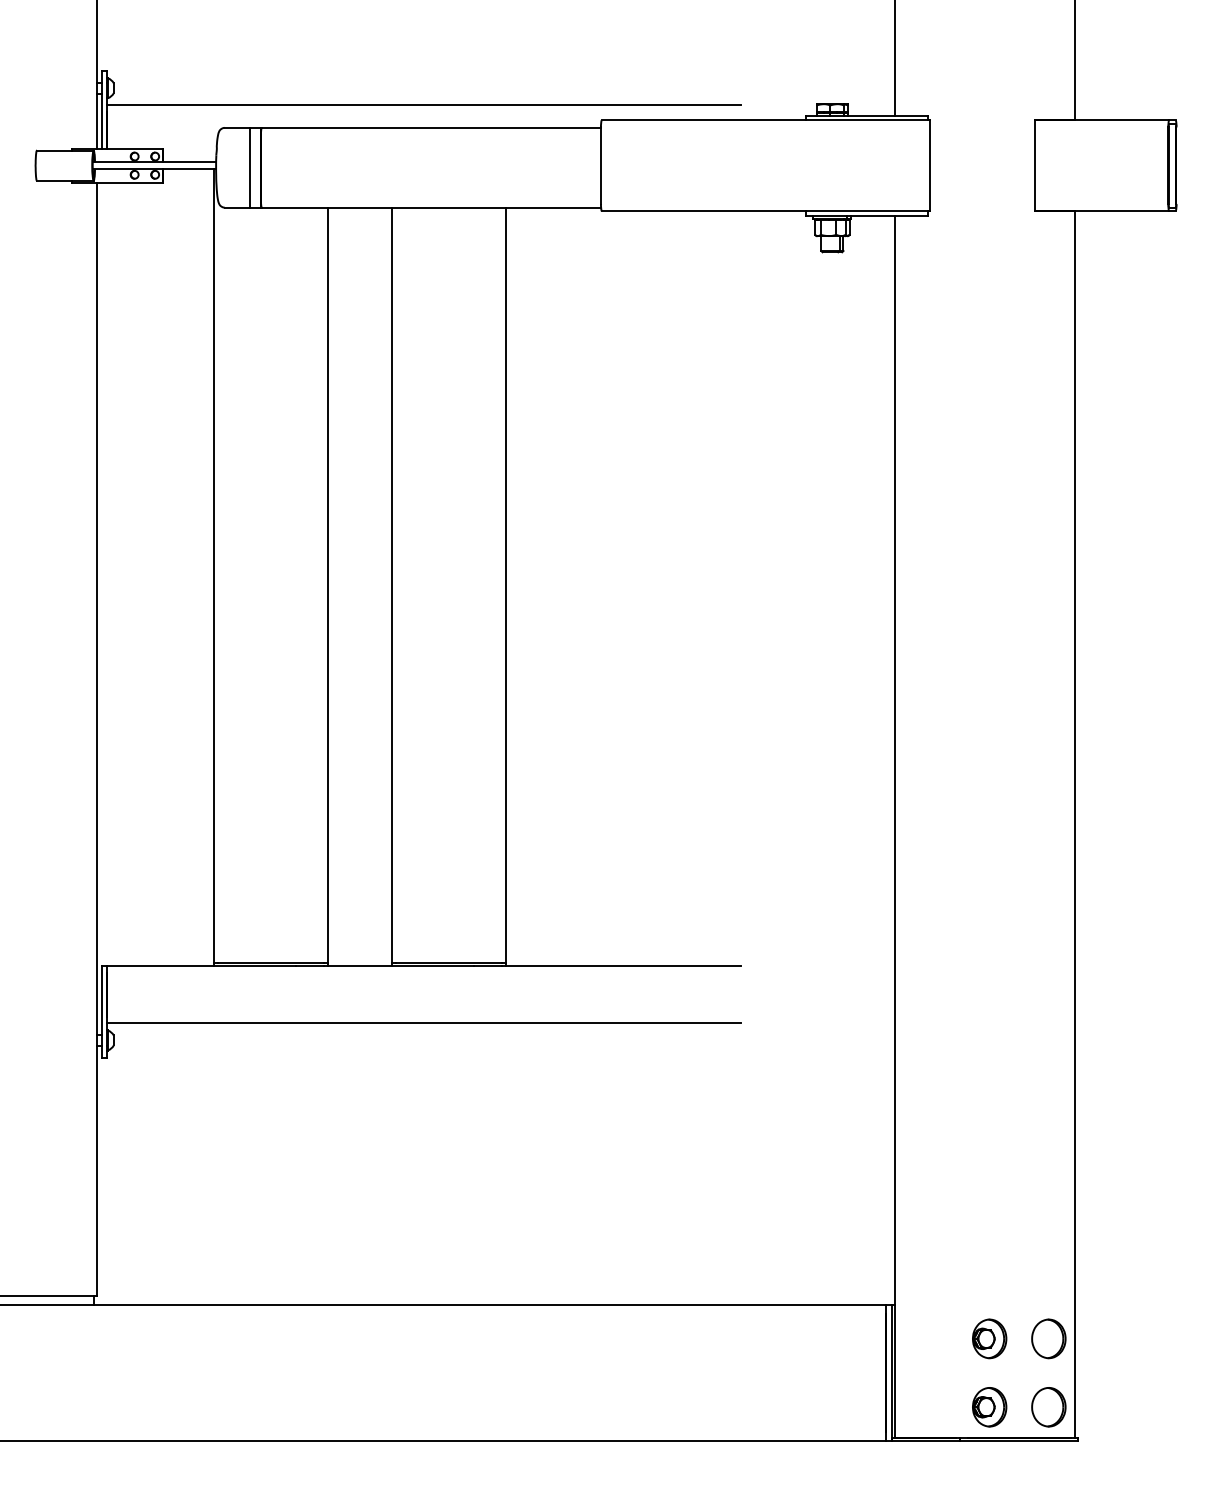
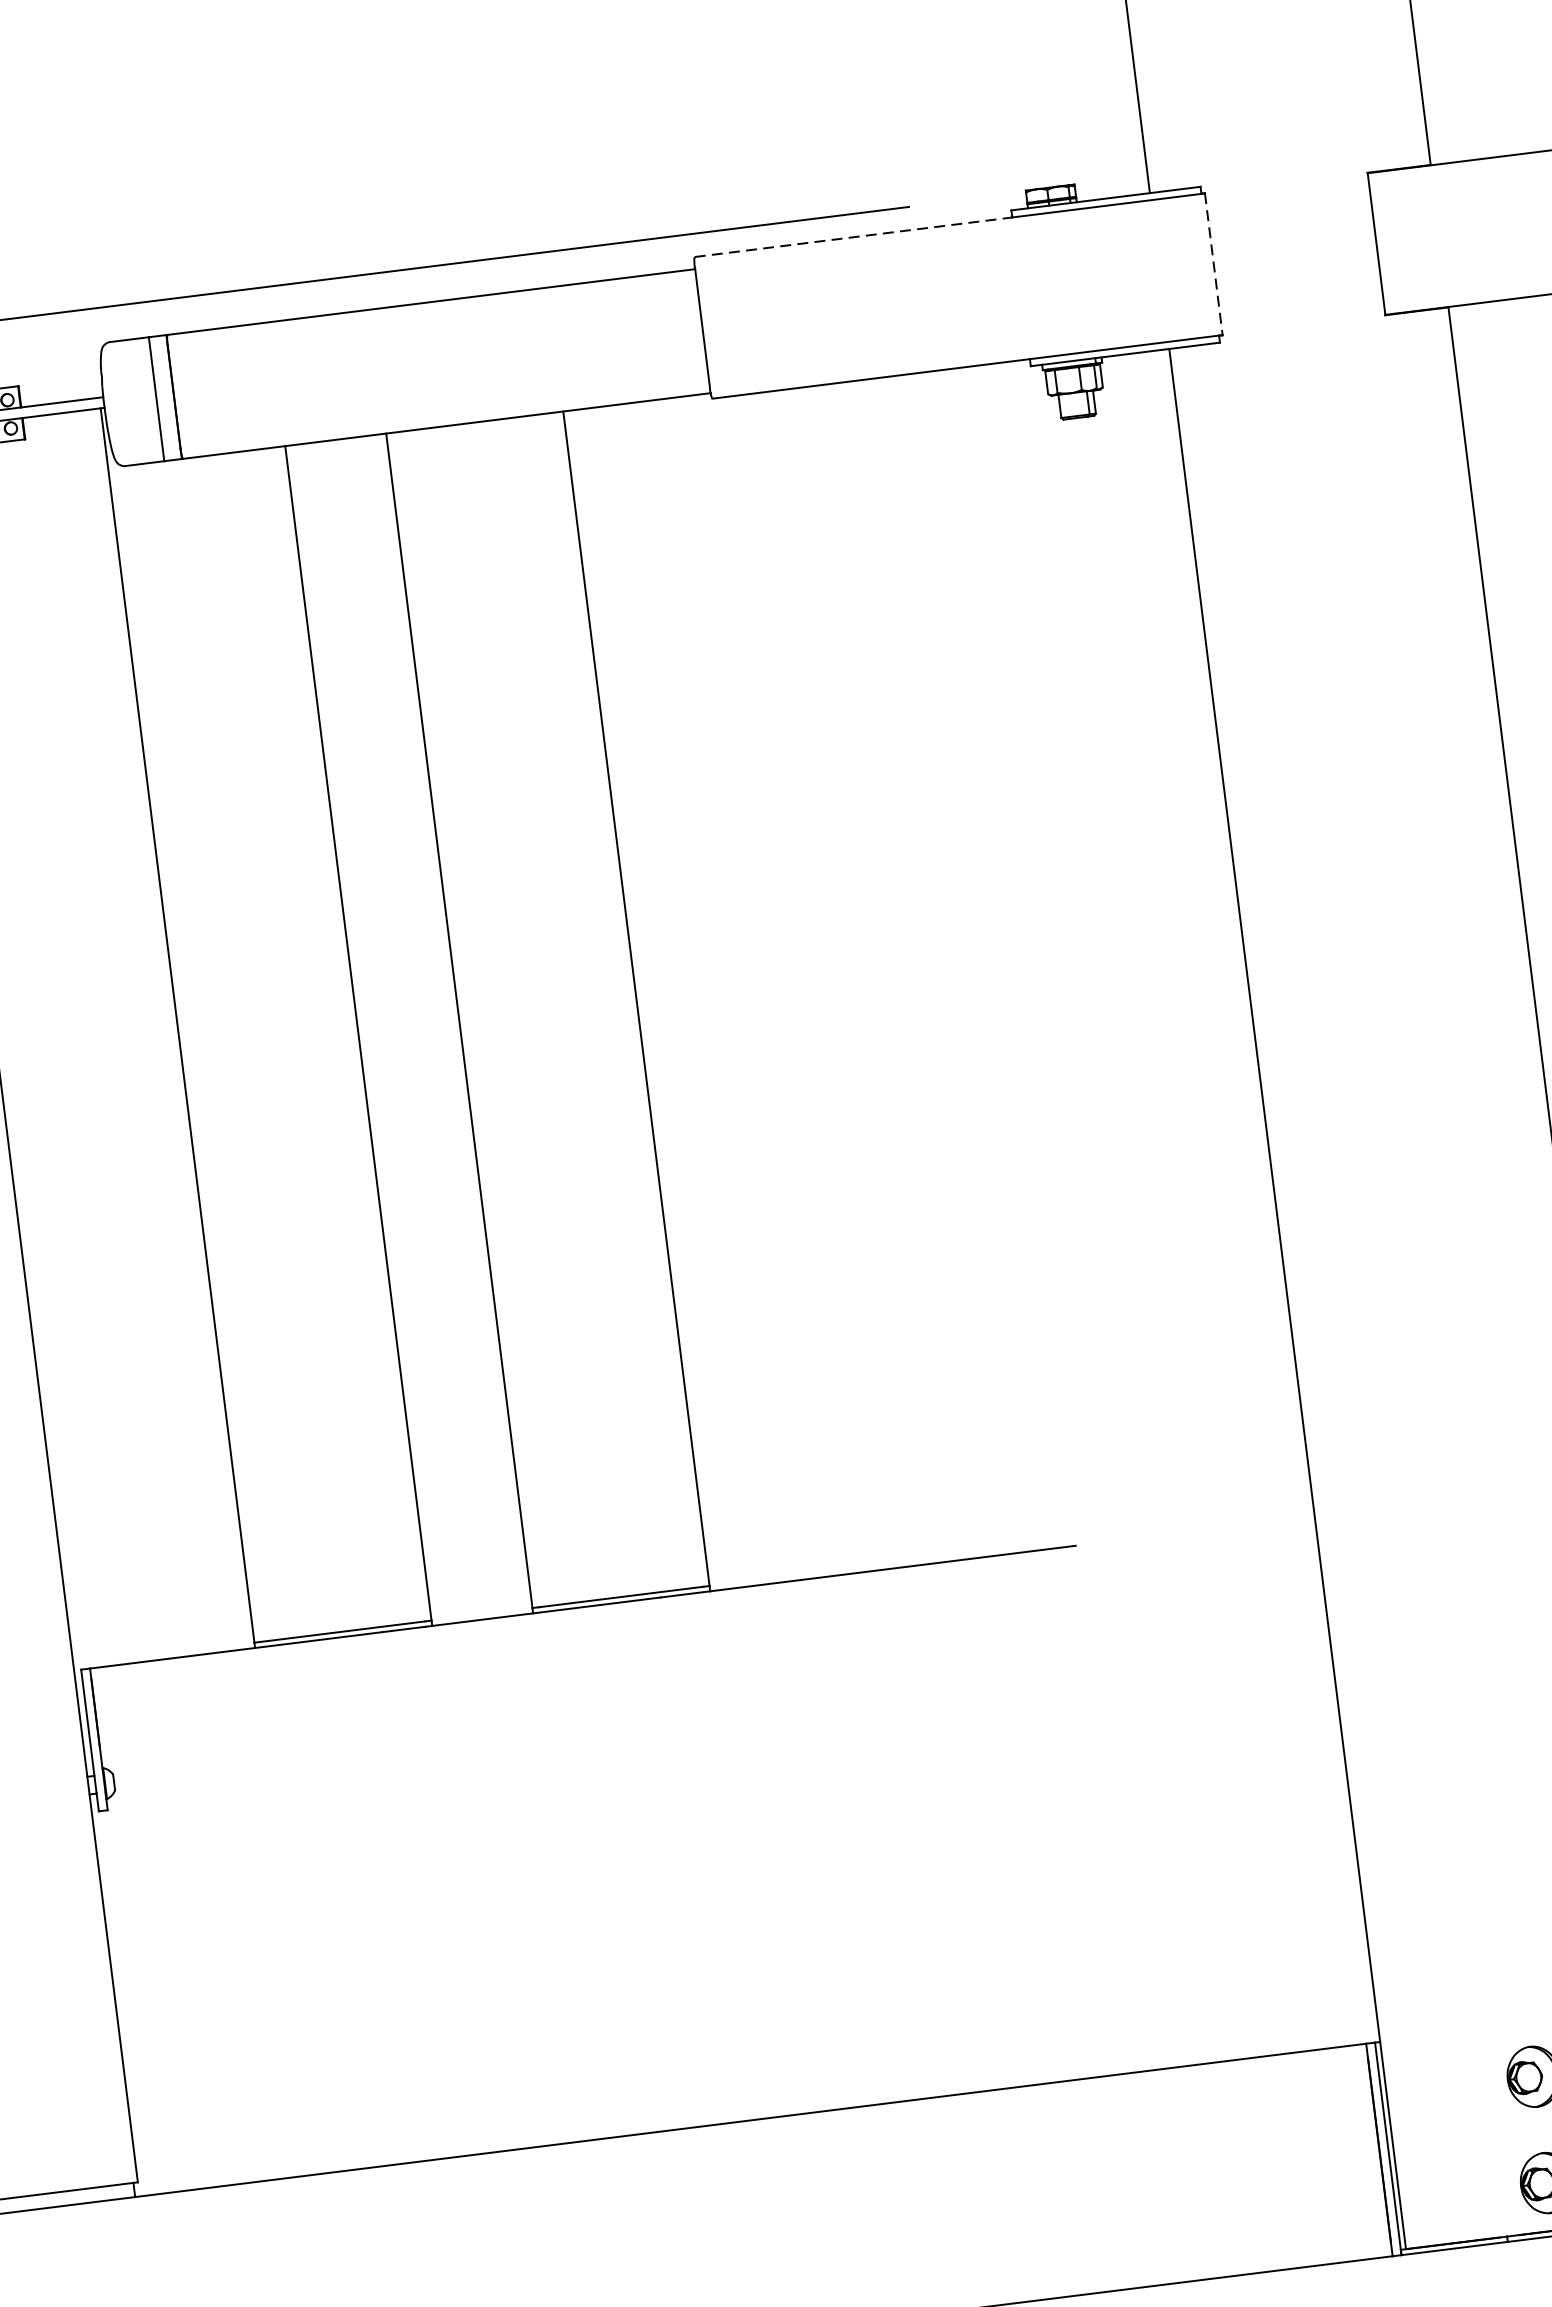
line: (704, 120) -> (854, 237), solid -> dashed
line: (929, 165) -> (1213, 264), solid -> dashed
line: (424, 1023) -> (594, 1695), removed

